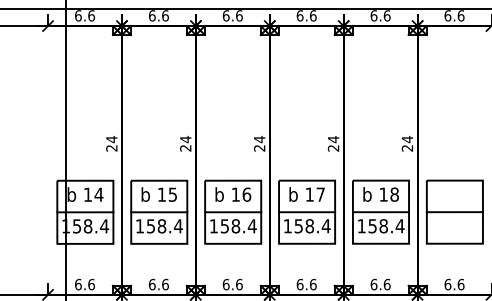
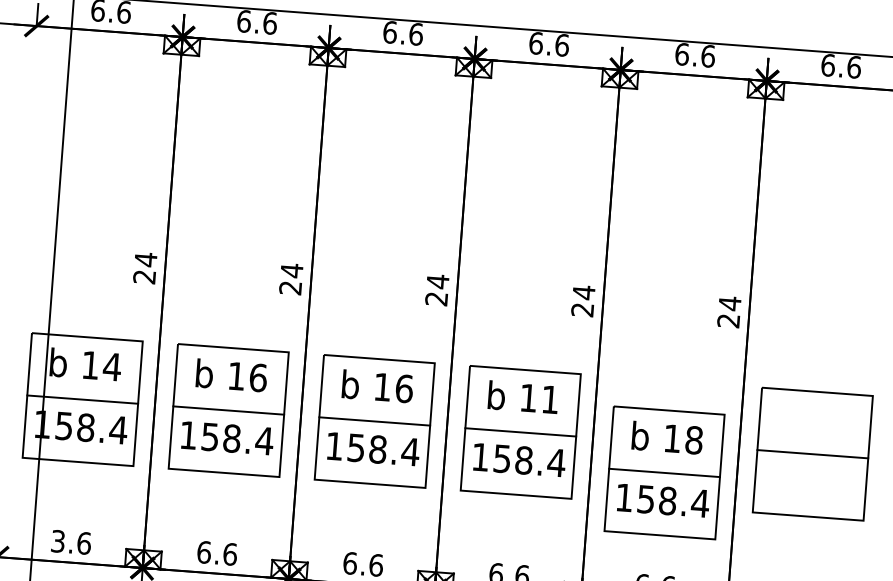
text: (172, 194) -> (257, 377), 15 -> 16
text: (320, 194) -> (549, 399), 17 -> 11
part: (380, 211) -> (663, 471), moved
text: (78, 284) -> (58, 541), 6.6 -> 3.6

